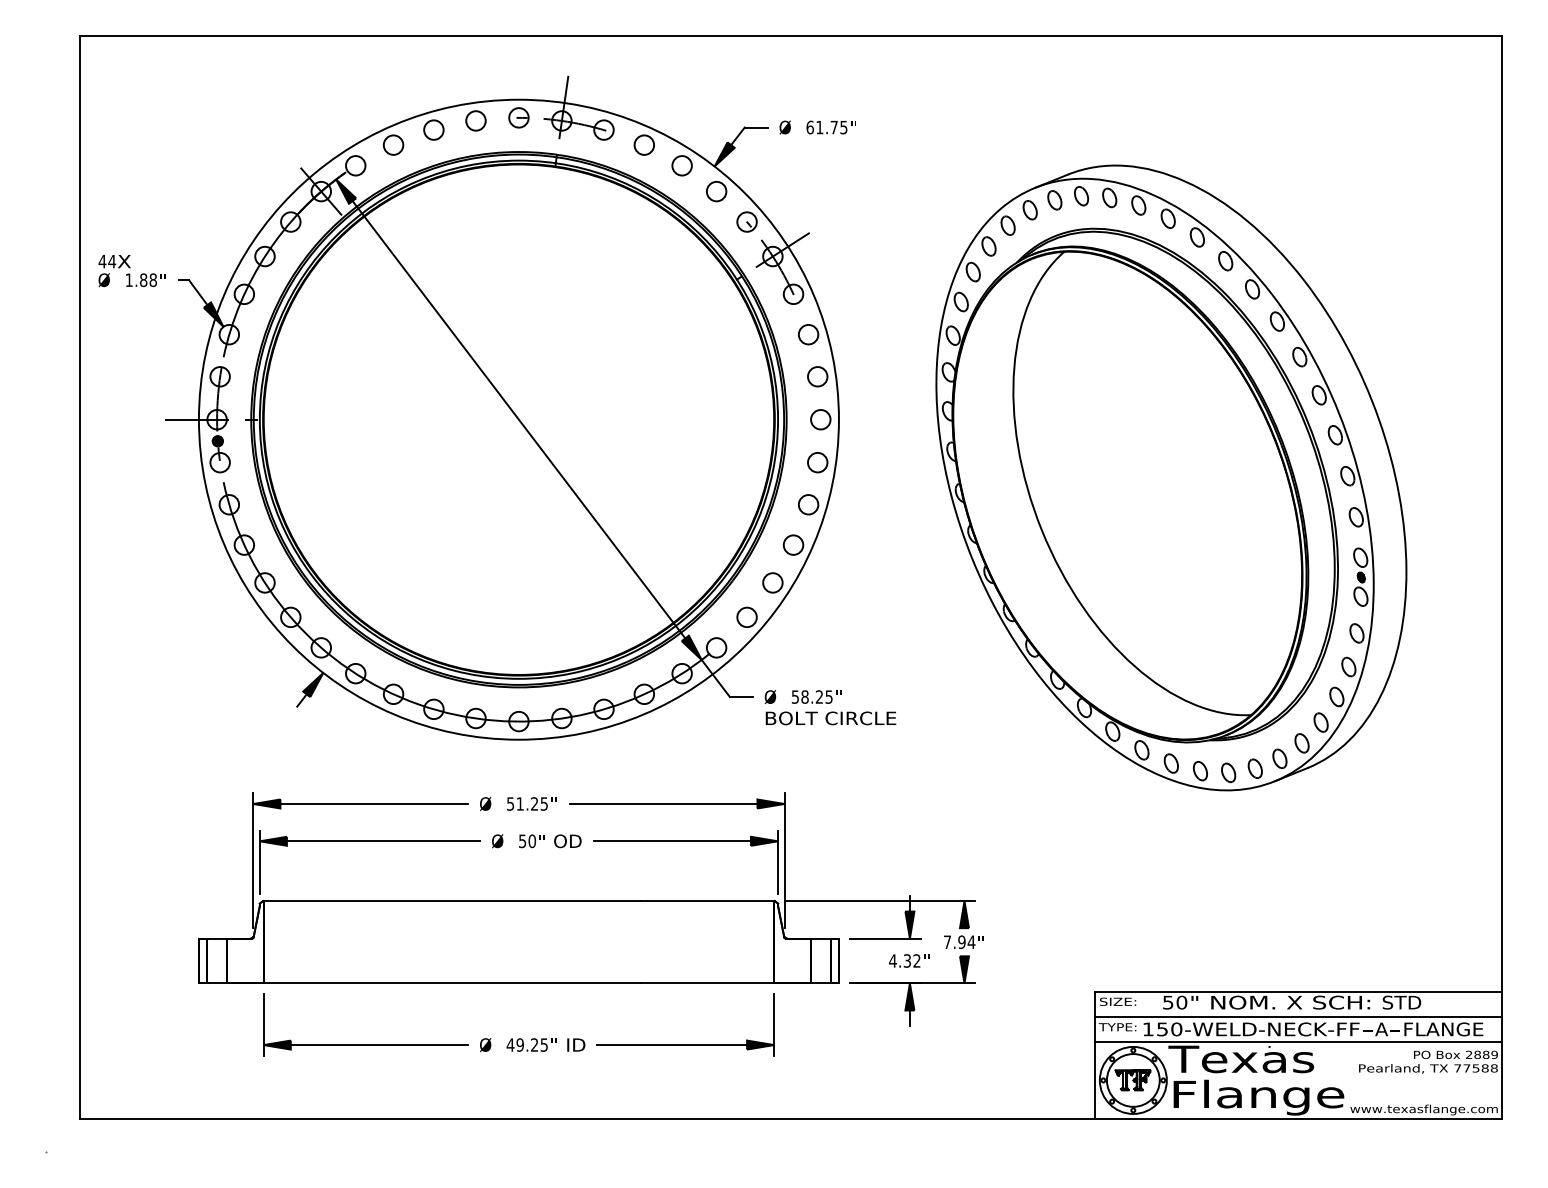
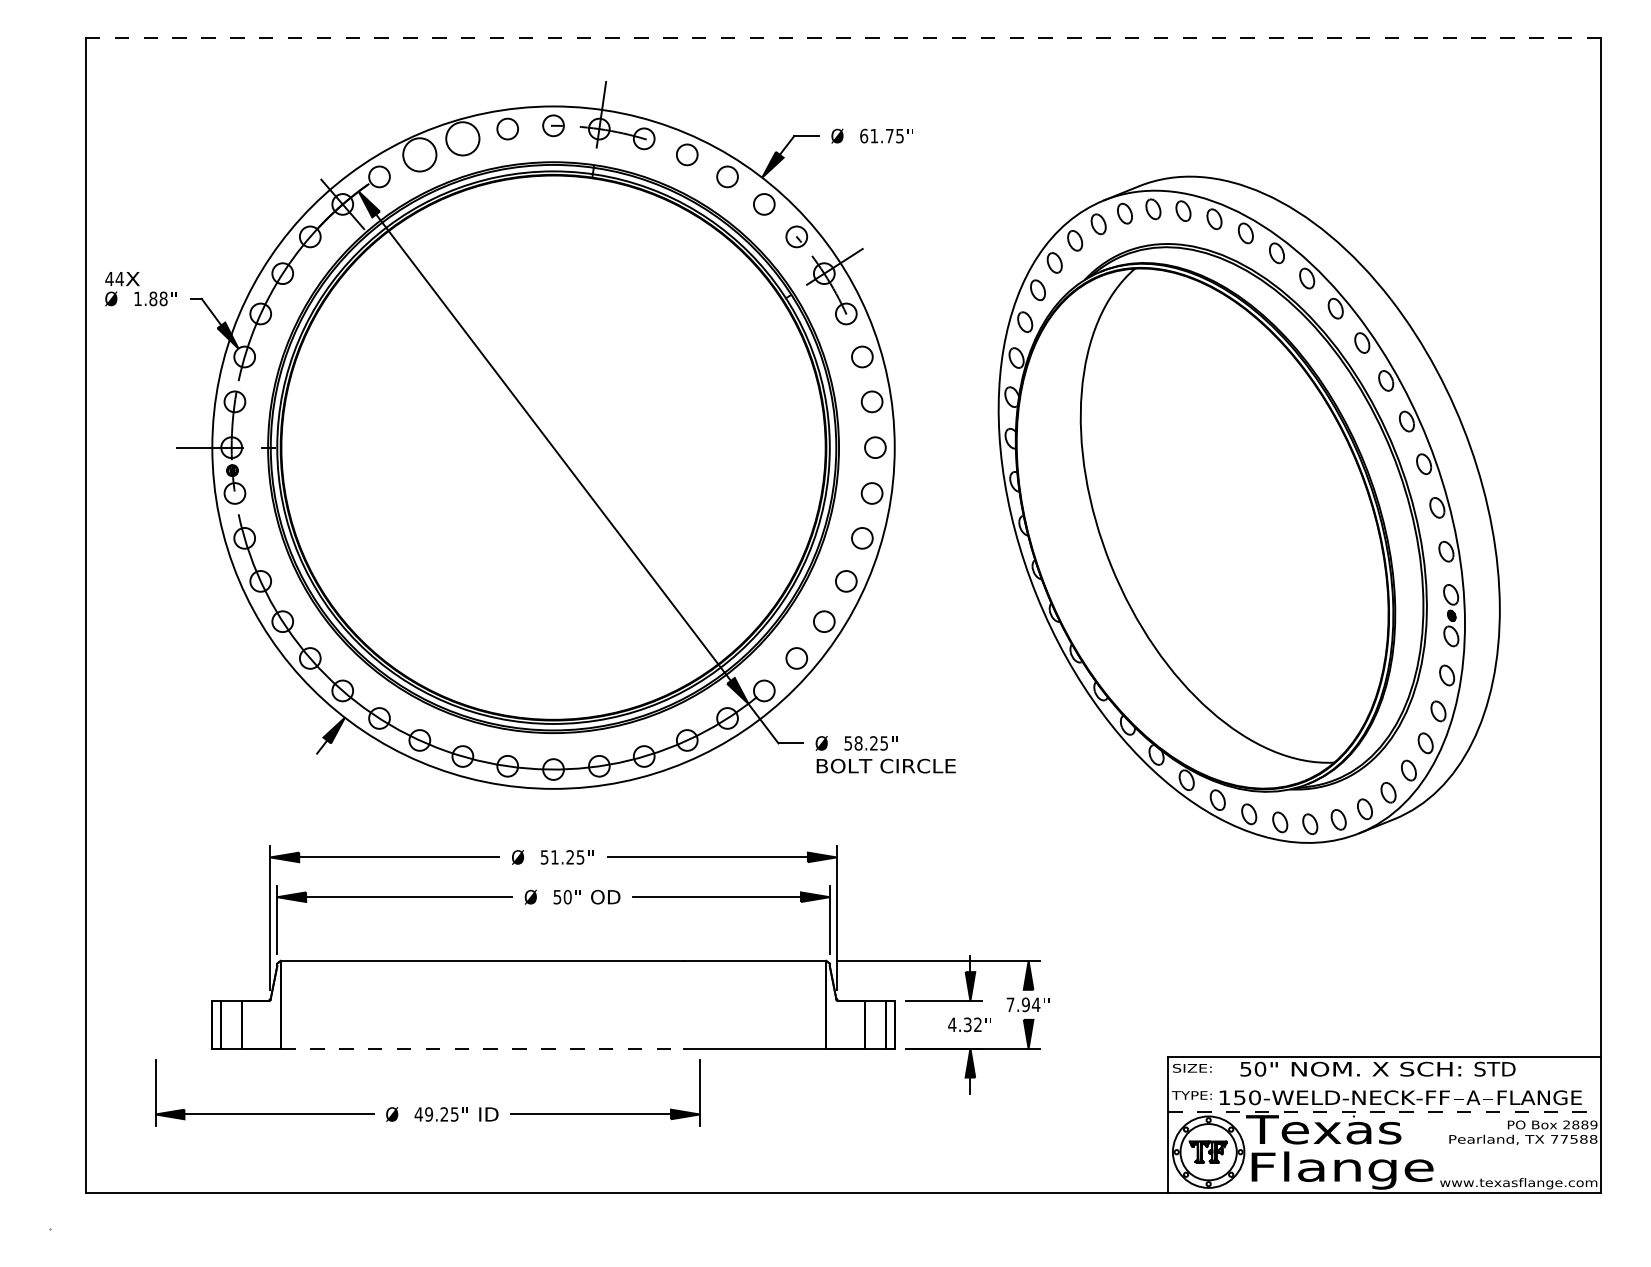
line: (790, 35) -> (843, 37), solid -> dashed
circle: (433, 129) -> (462, 138), size x1.6
circle: (393, 144) -> (419, 154), size x1.6
line: (452, 983) -> (482, 1048), solid -> dashed
line: (1298, 1016) -> (1384, 1084), removed
part: (518, 1038) -> (427, 1107), moved
line: (1299, 1042) -> (1385, 1111), solid -> dashed

